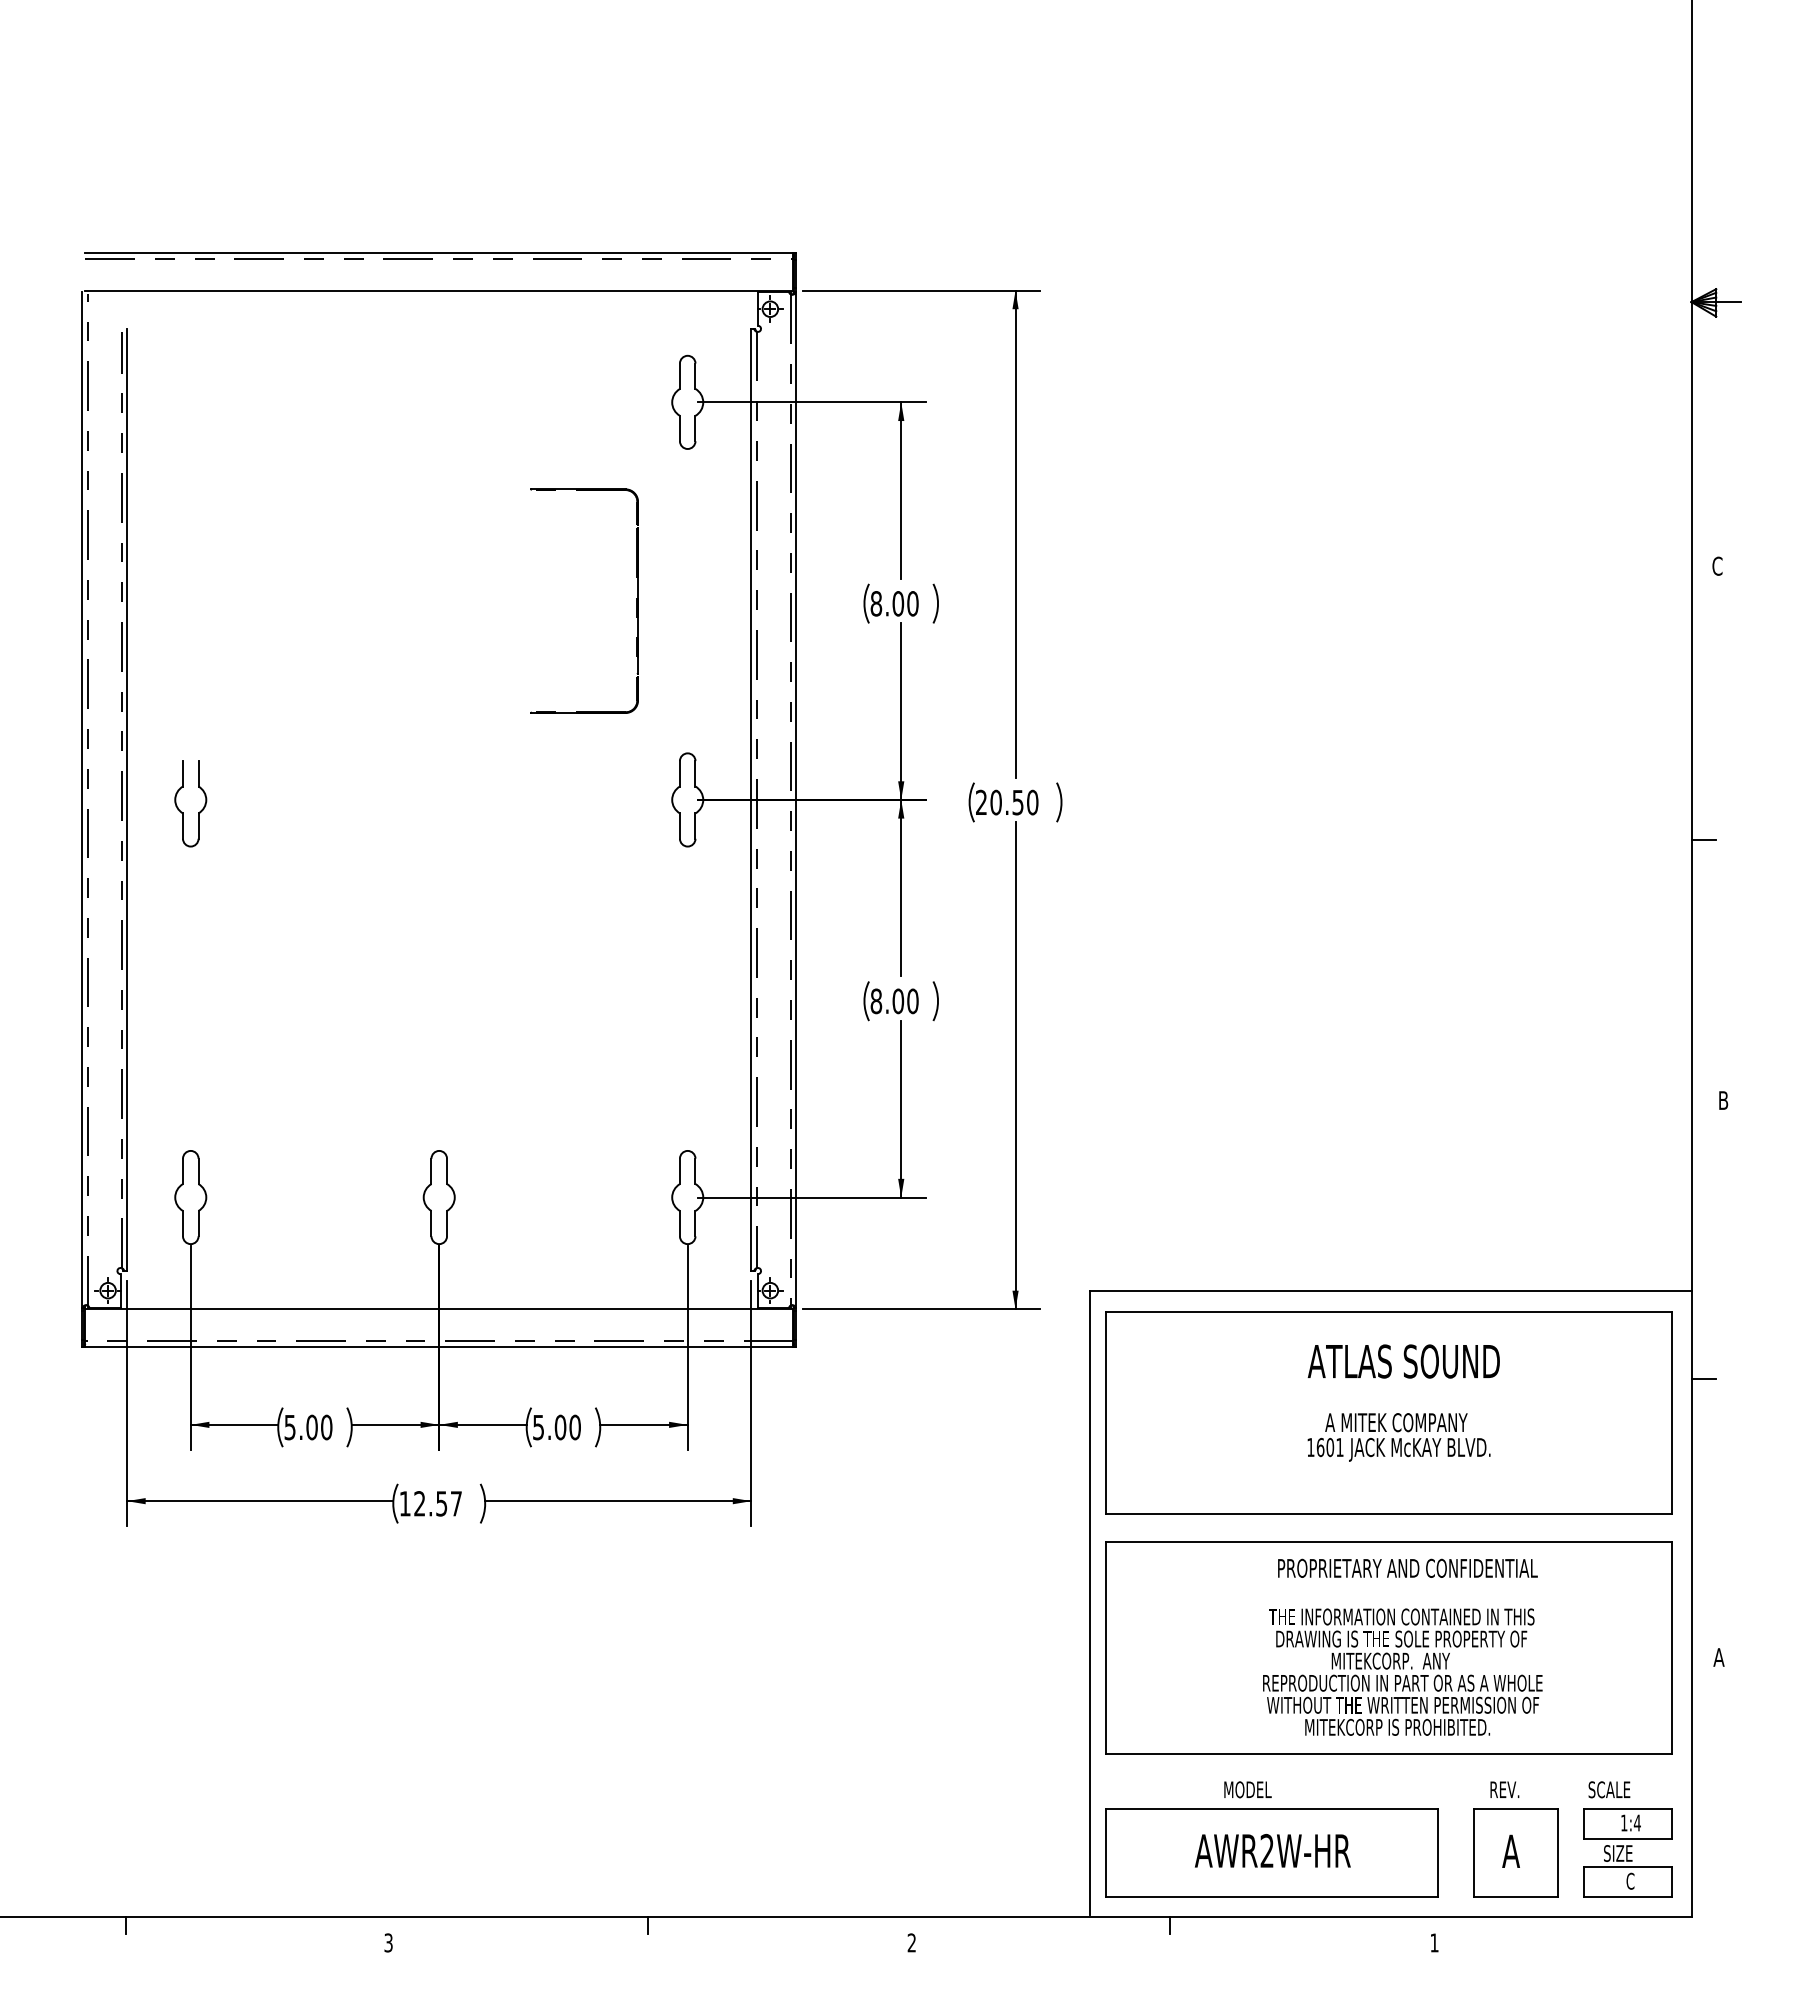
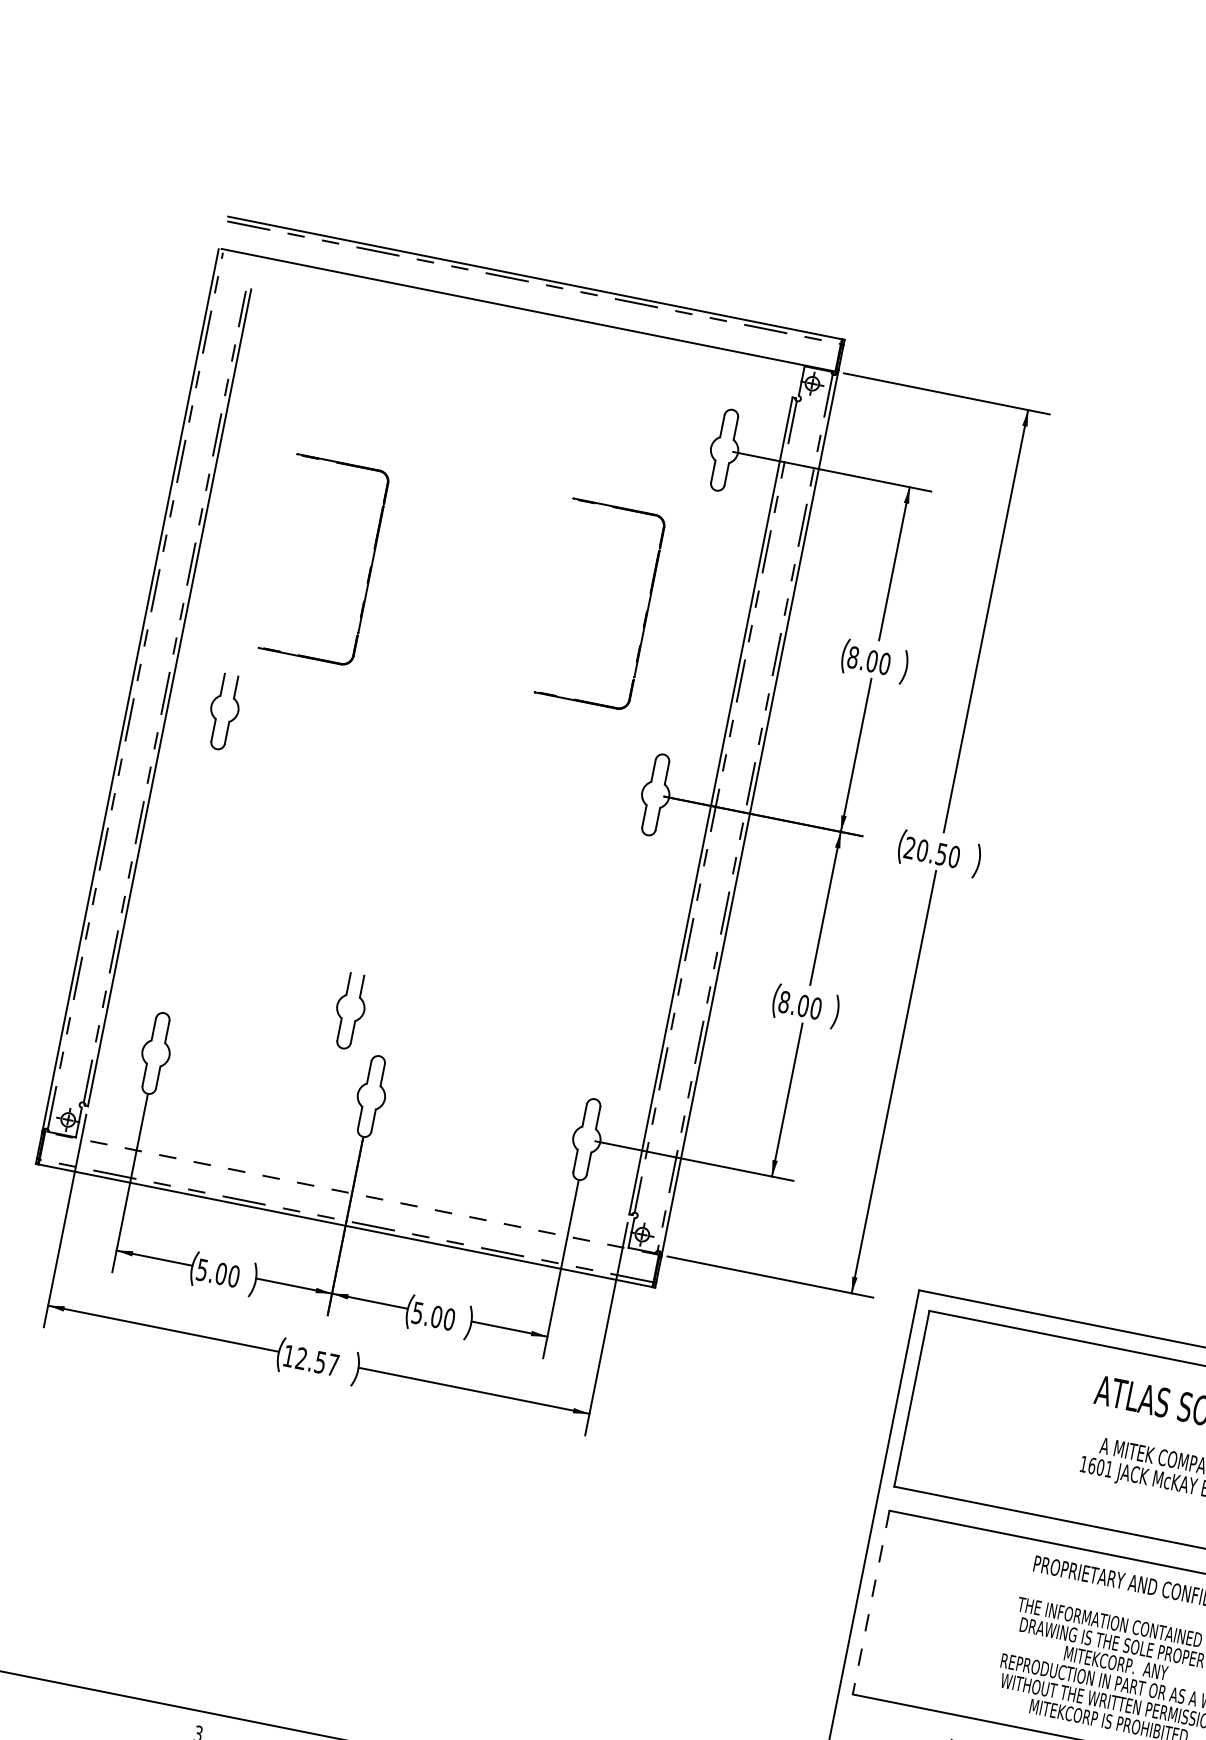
part: (320, 612) -> (369, 568), added
part: (389, 1116) -> (342, 1017), added
line: (439, 1309) -> (352, 1193), solid -> dashed
line: (1105, 1648) -> (870, 1602), solid -> dashed

